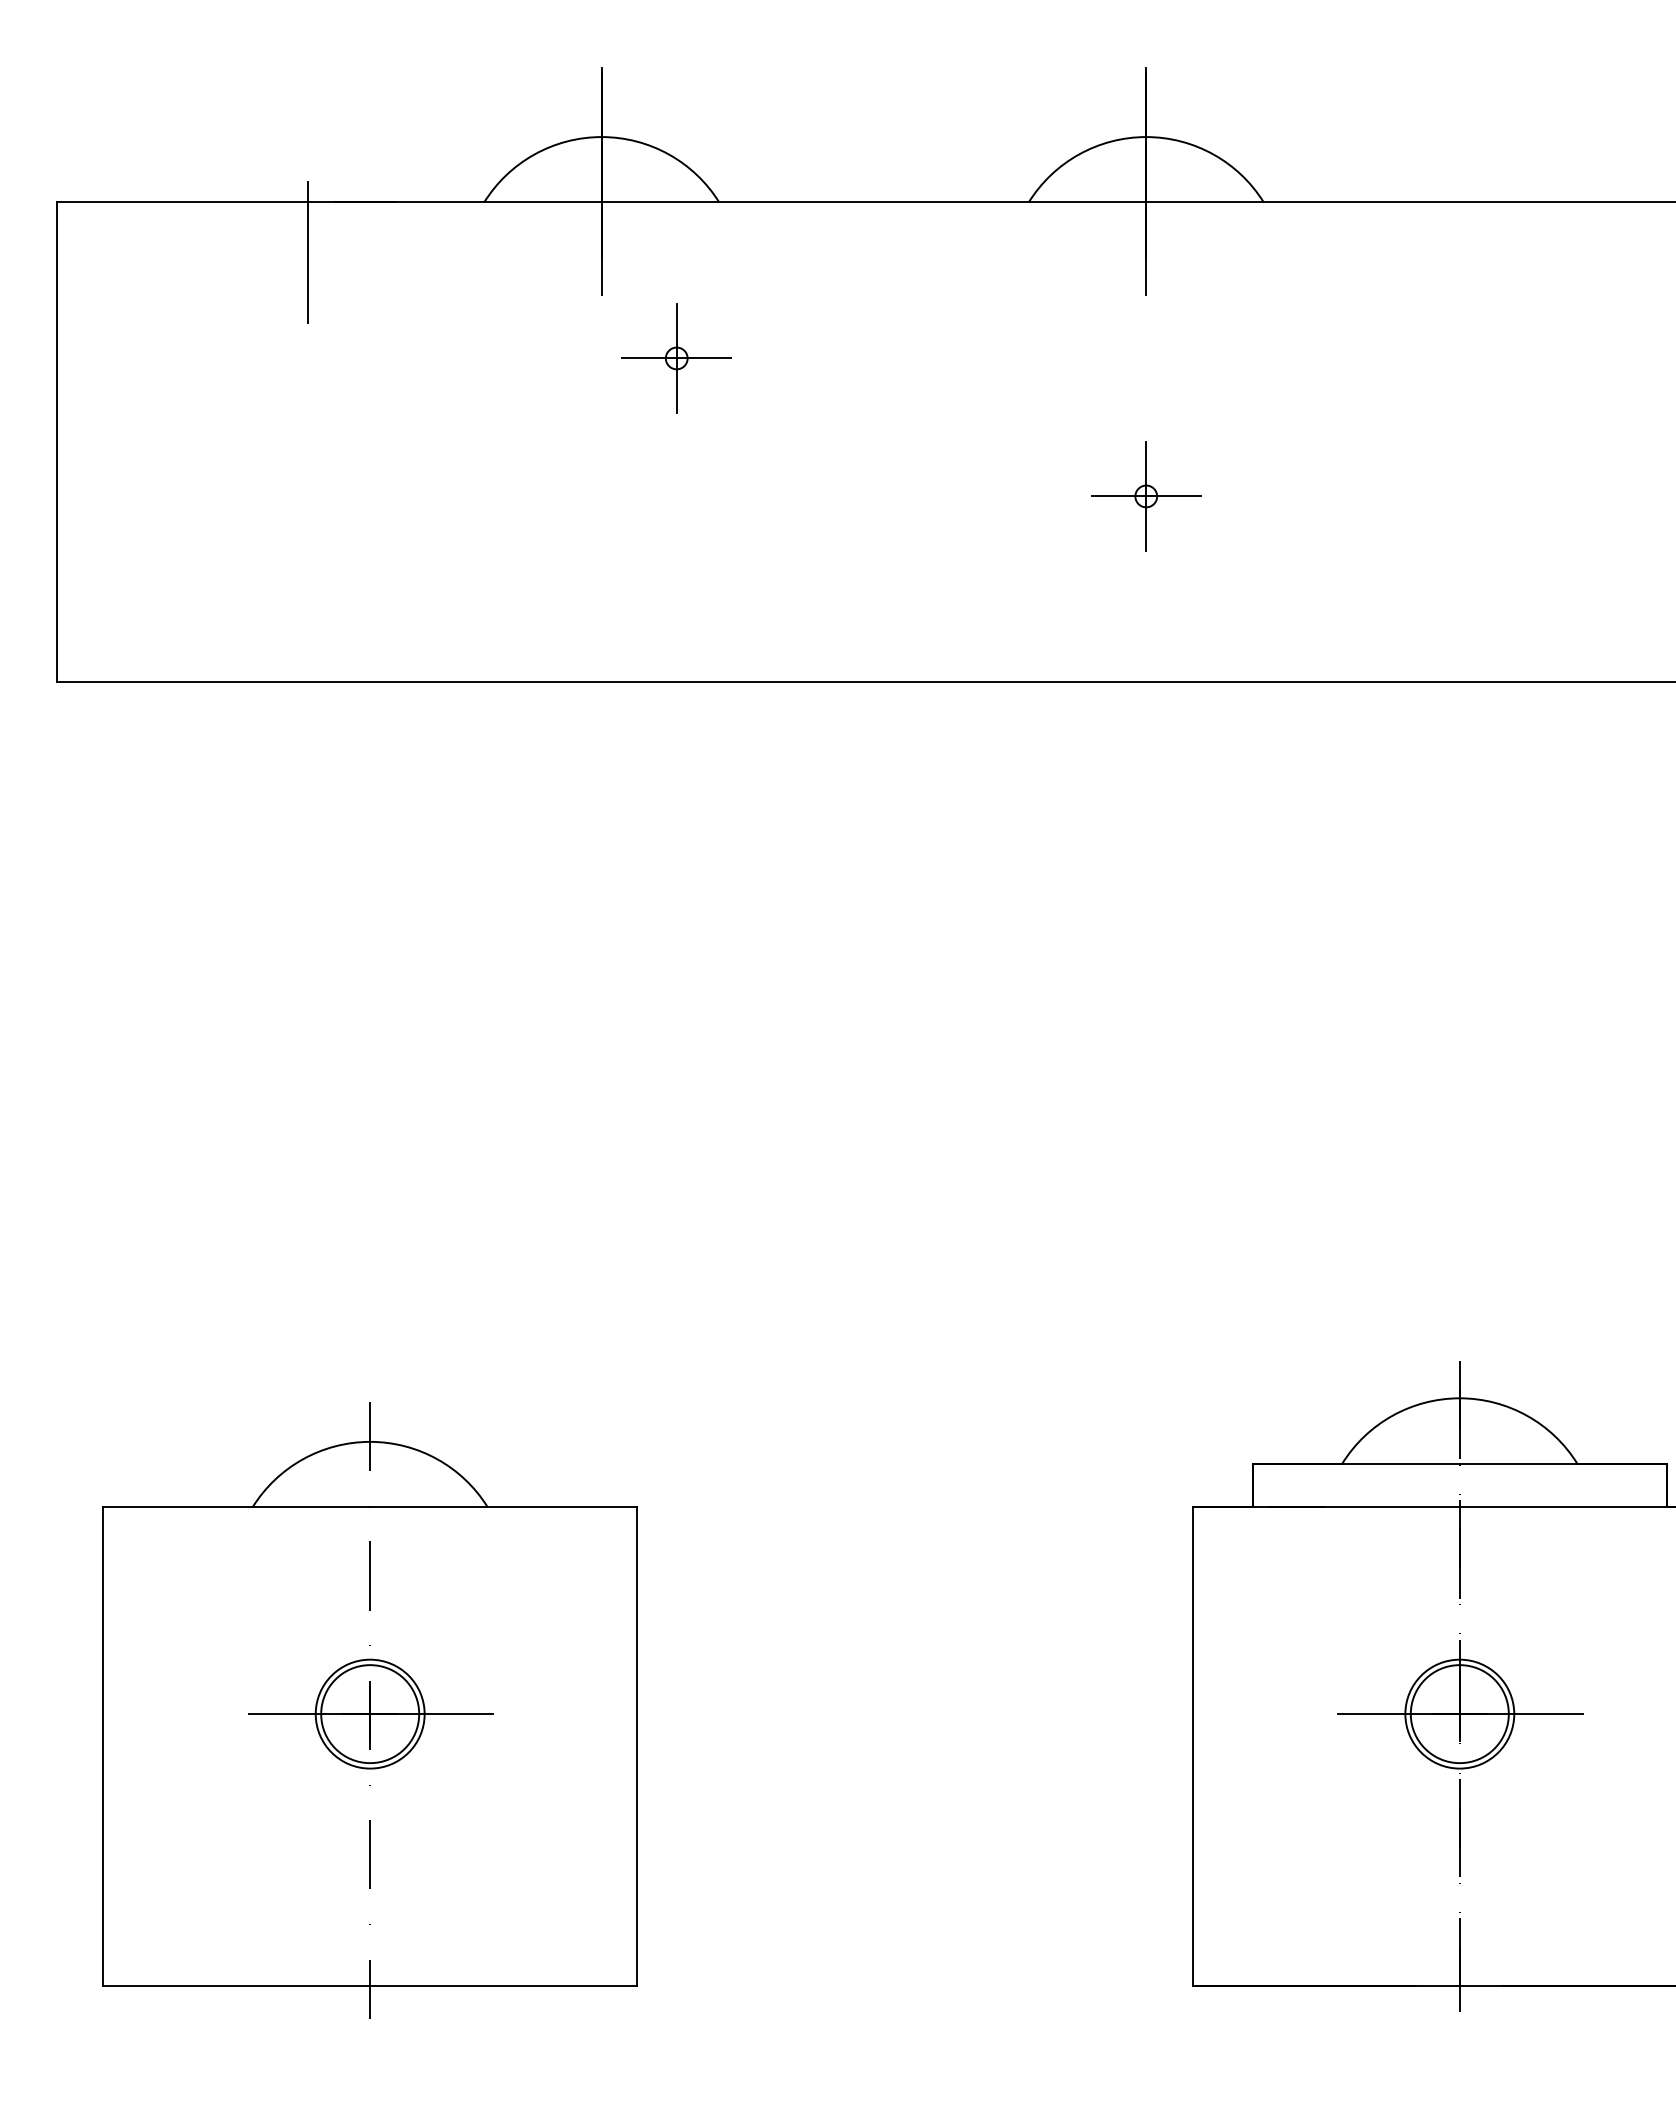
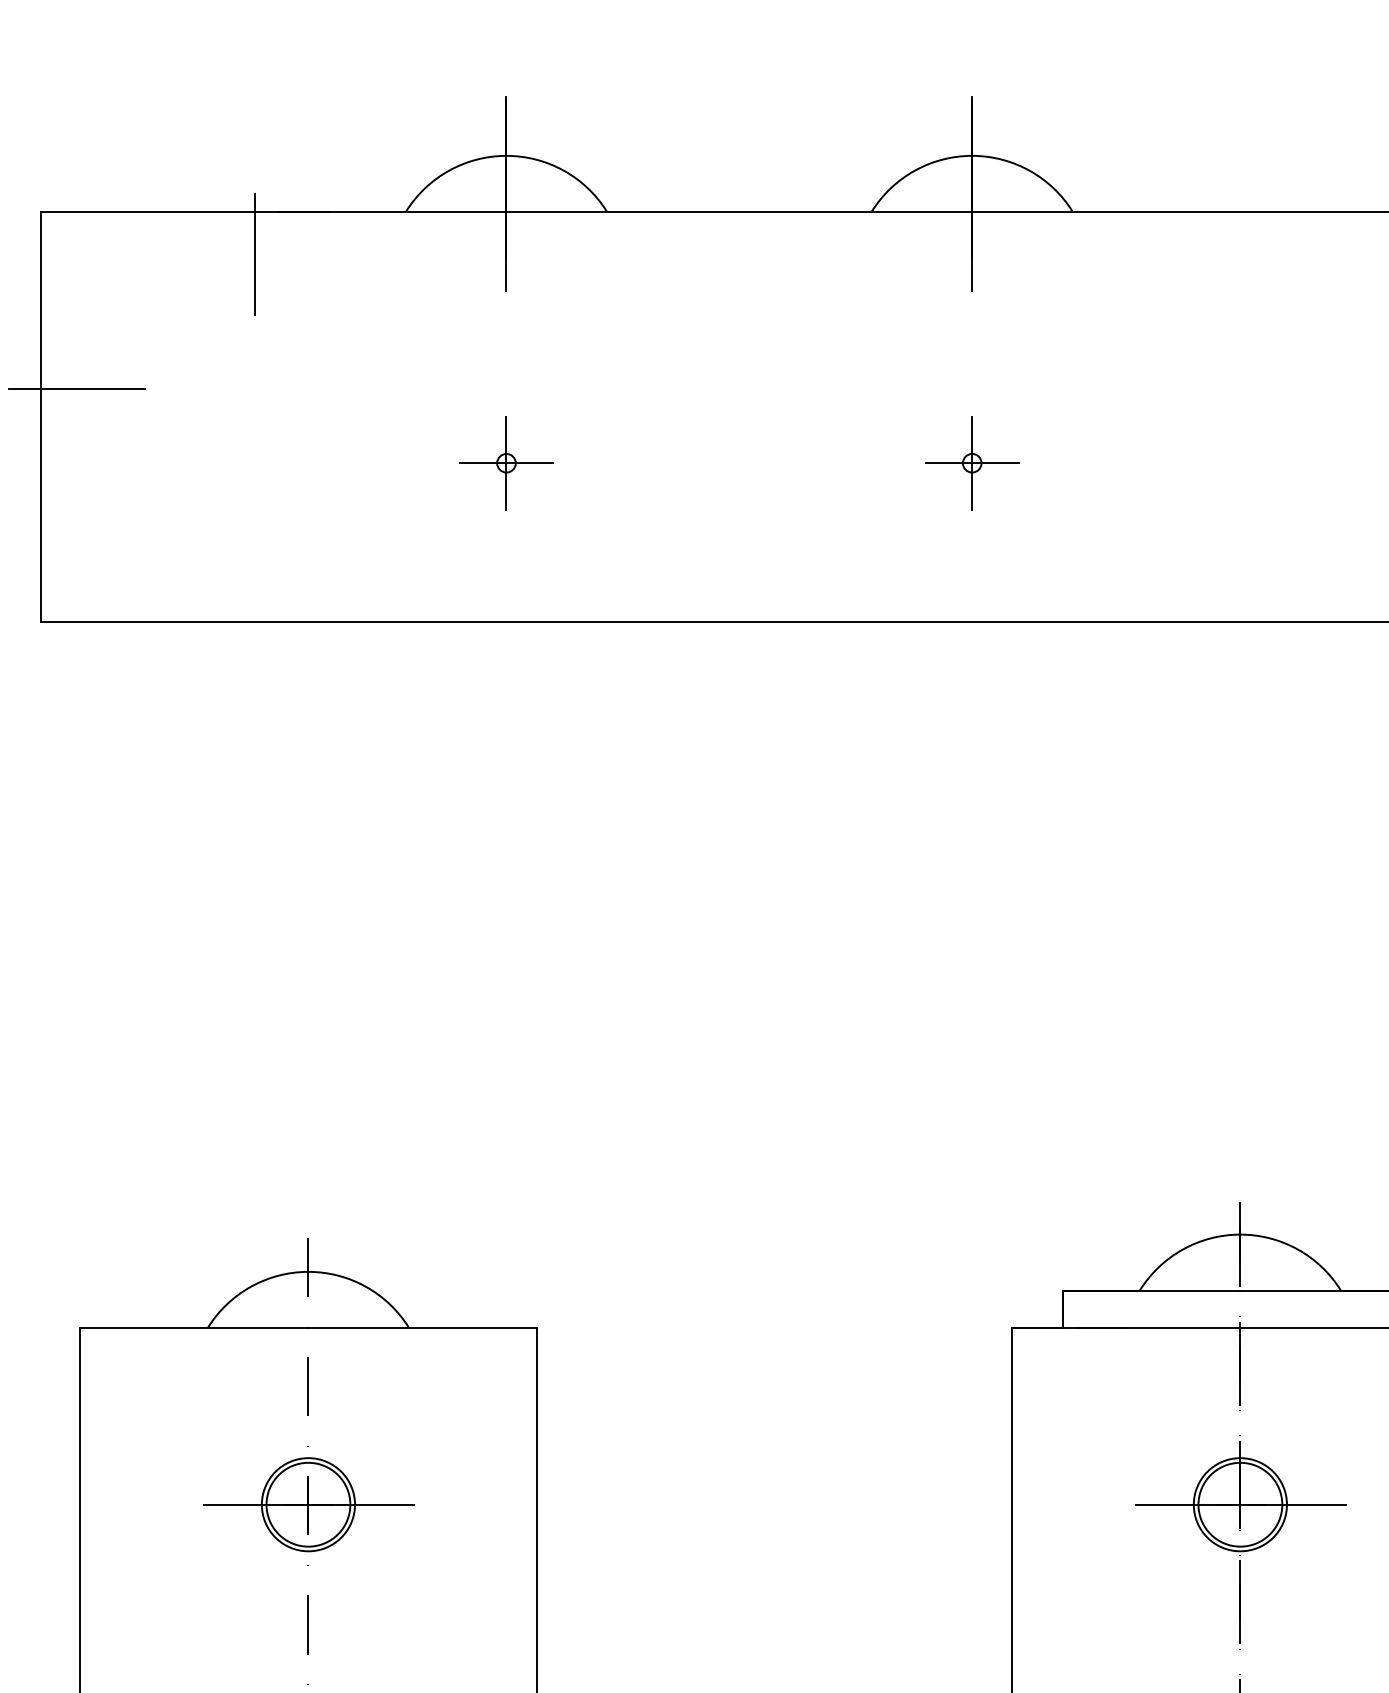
part: (676, 358) -> (506, 463), moved
line: (99, 409) -> (76, 388), added

